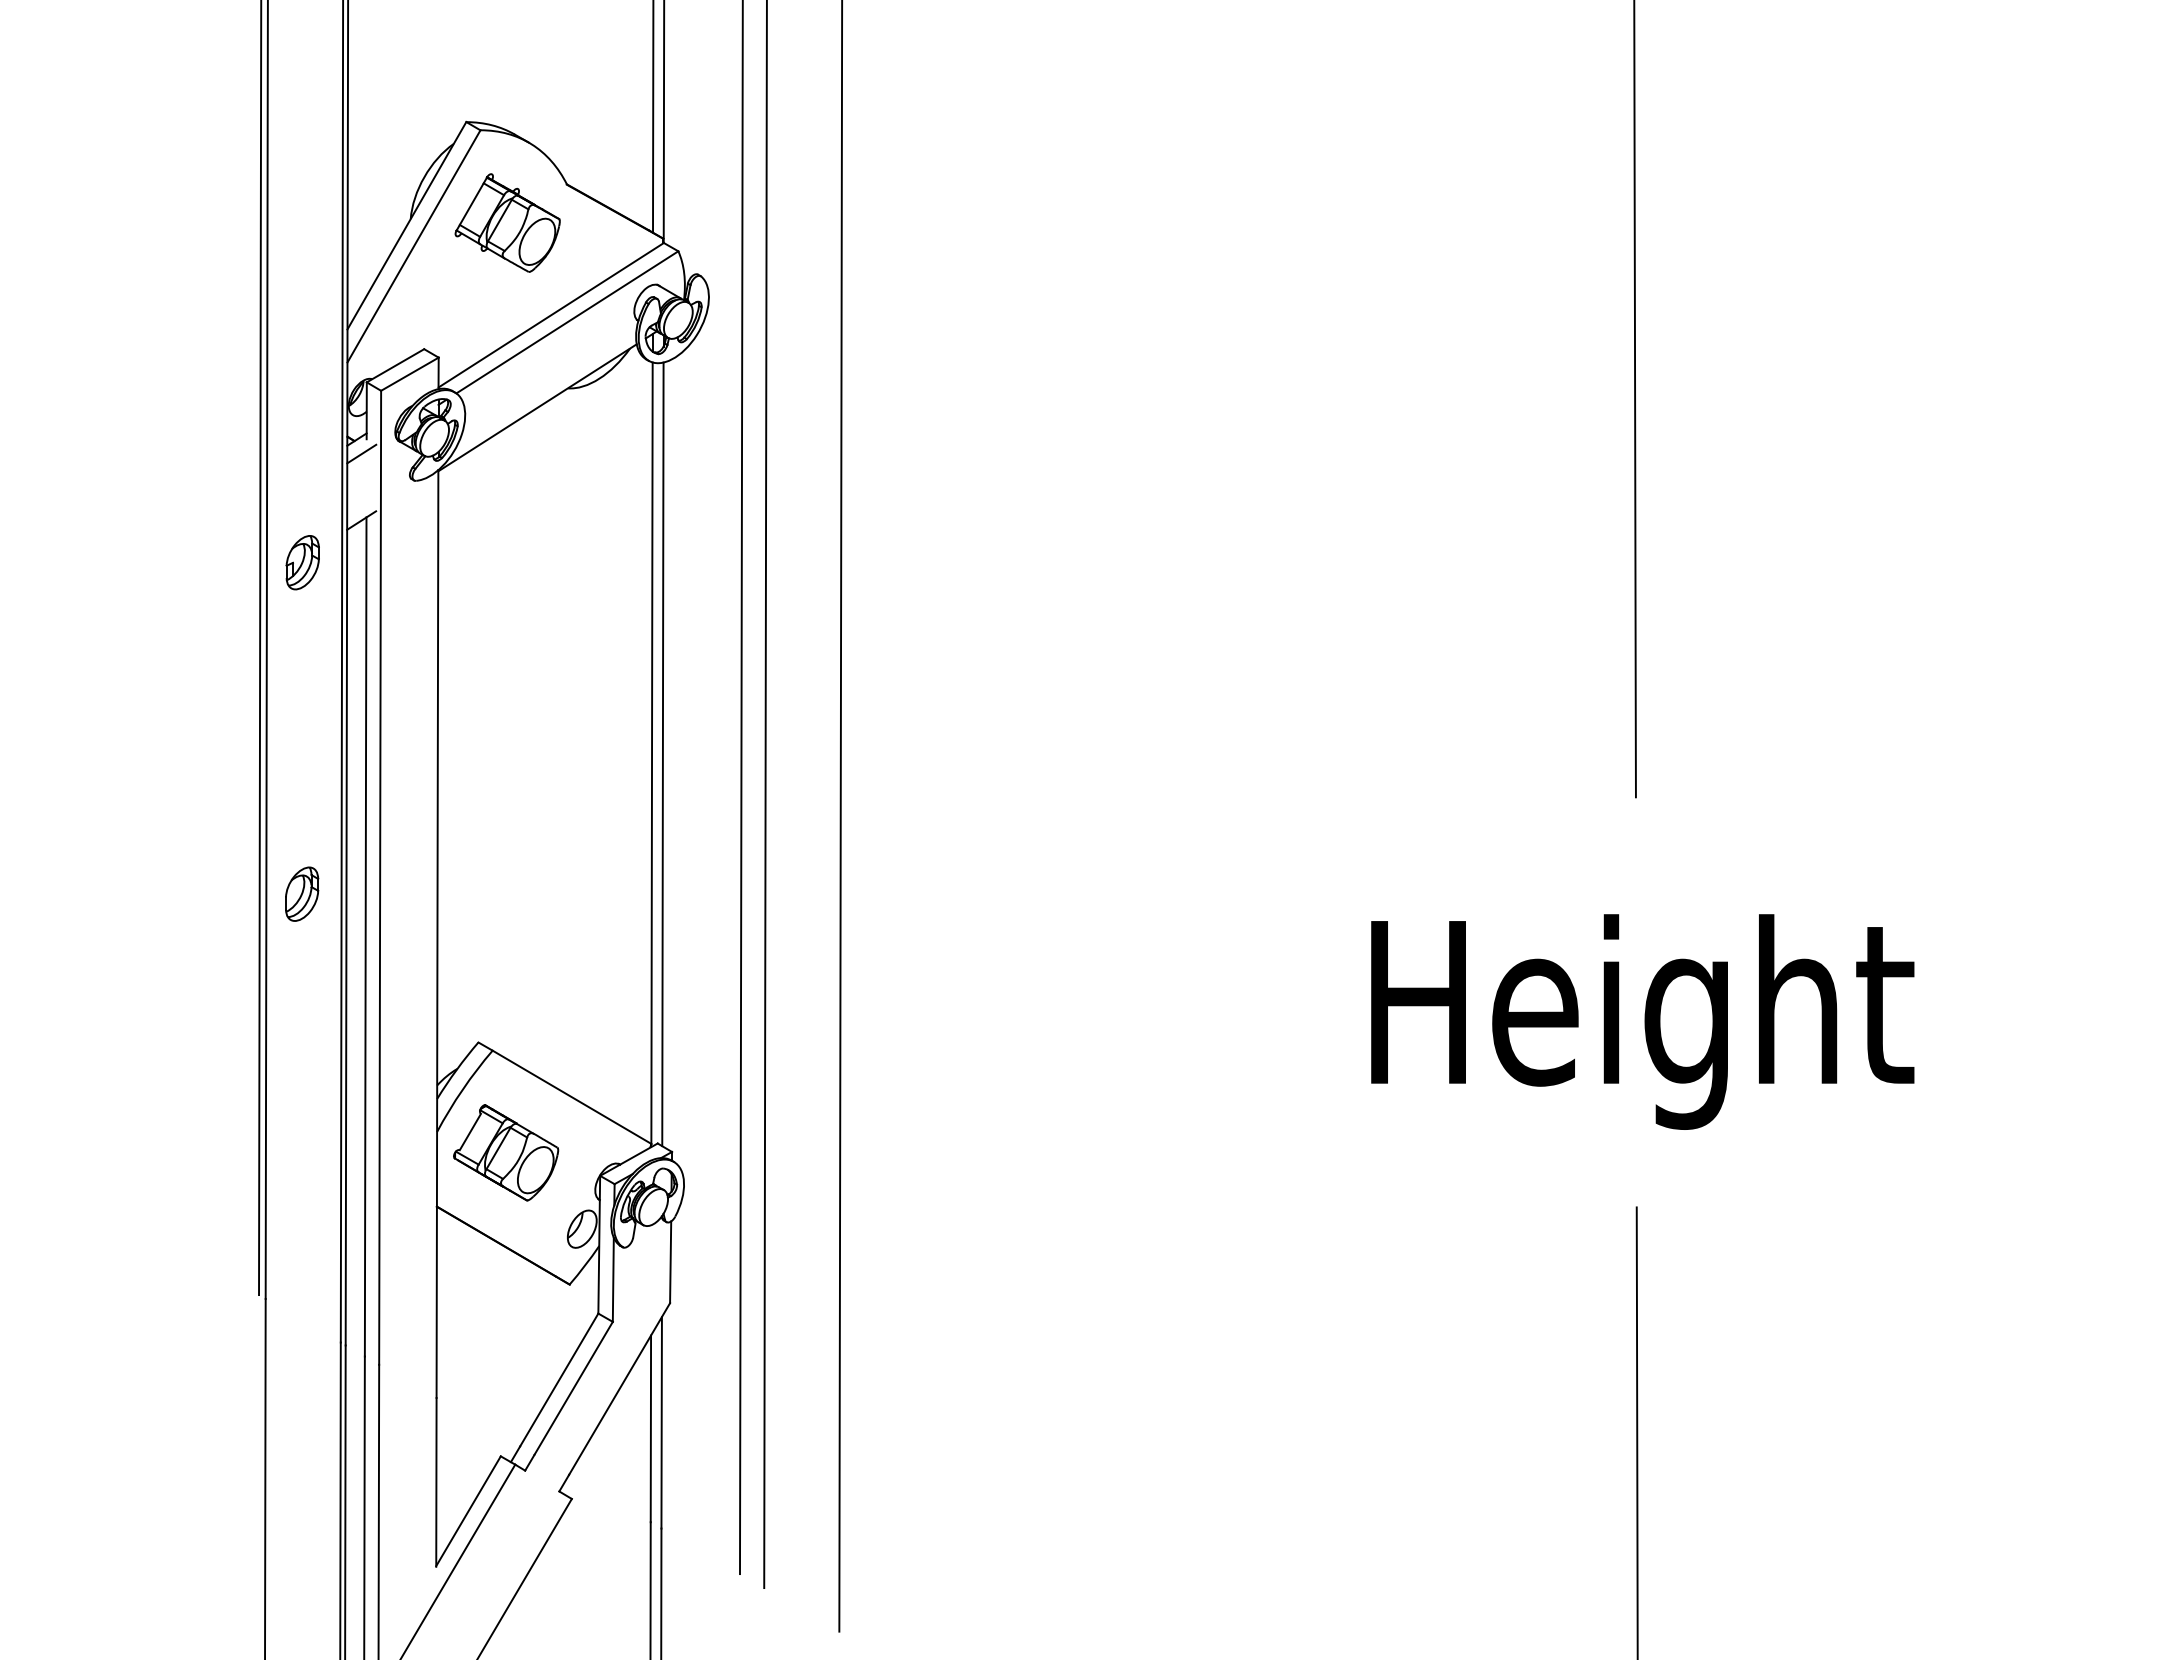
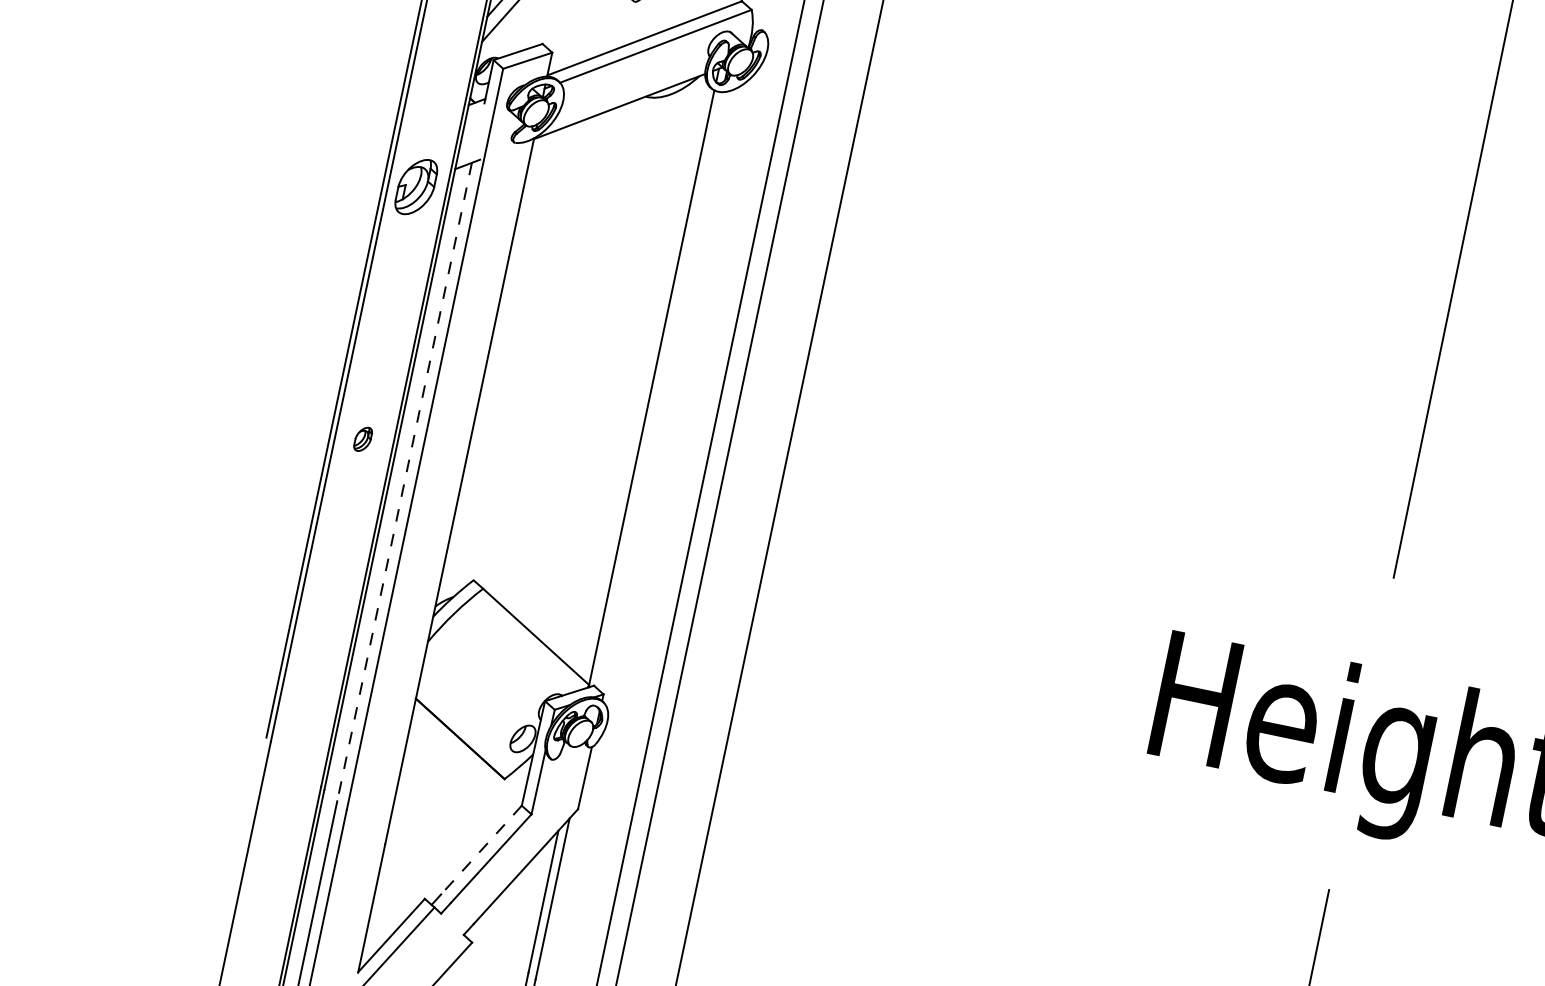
line: (361, 453) -> (478, 113), removed
part: (302, 562) -> (416, 186), size x1.4
line: (662, 754) -> (659, 390), removed
part: (302, 893) -> (363, 438), size x0.6
line: (365, 936) -> (404, 481), solid -> dashed
part: (506, 1152) -> (477, 668), removed
line: (559, 1380) -> (481, 850), solid -> dashed

